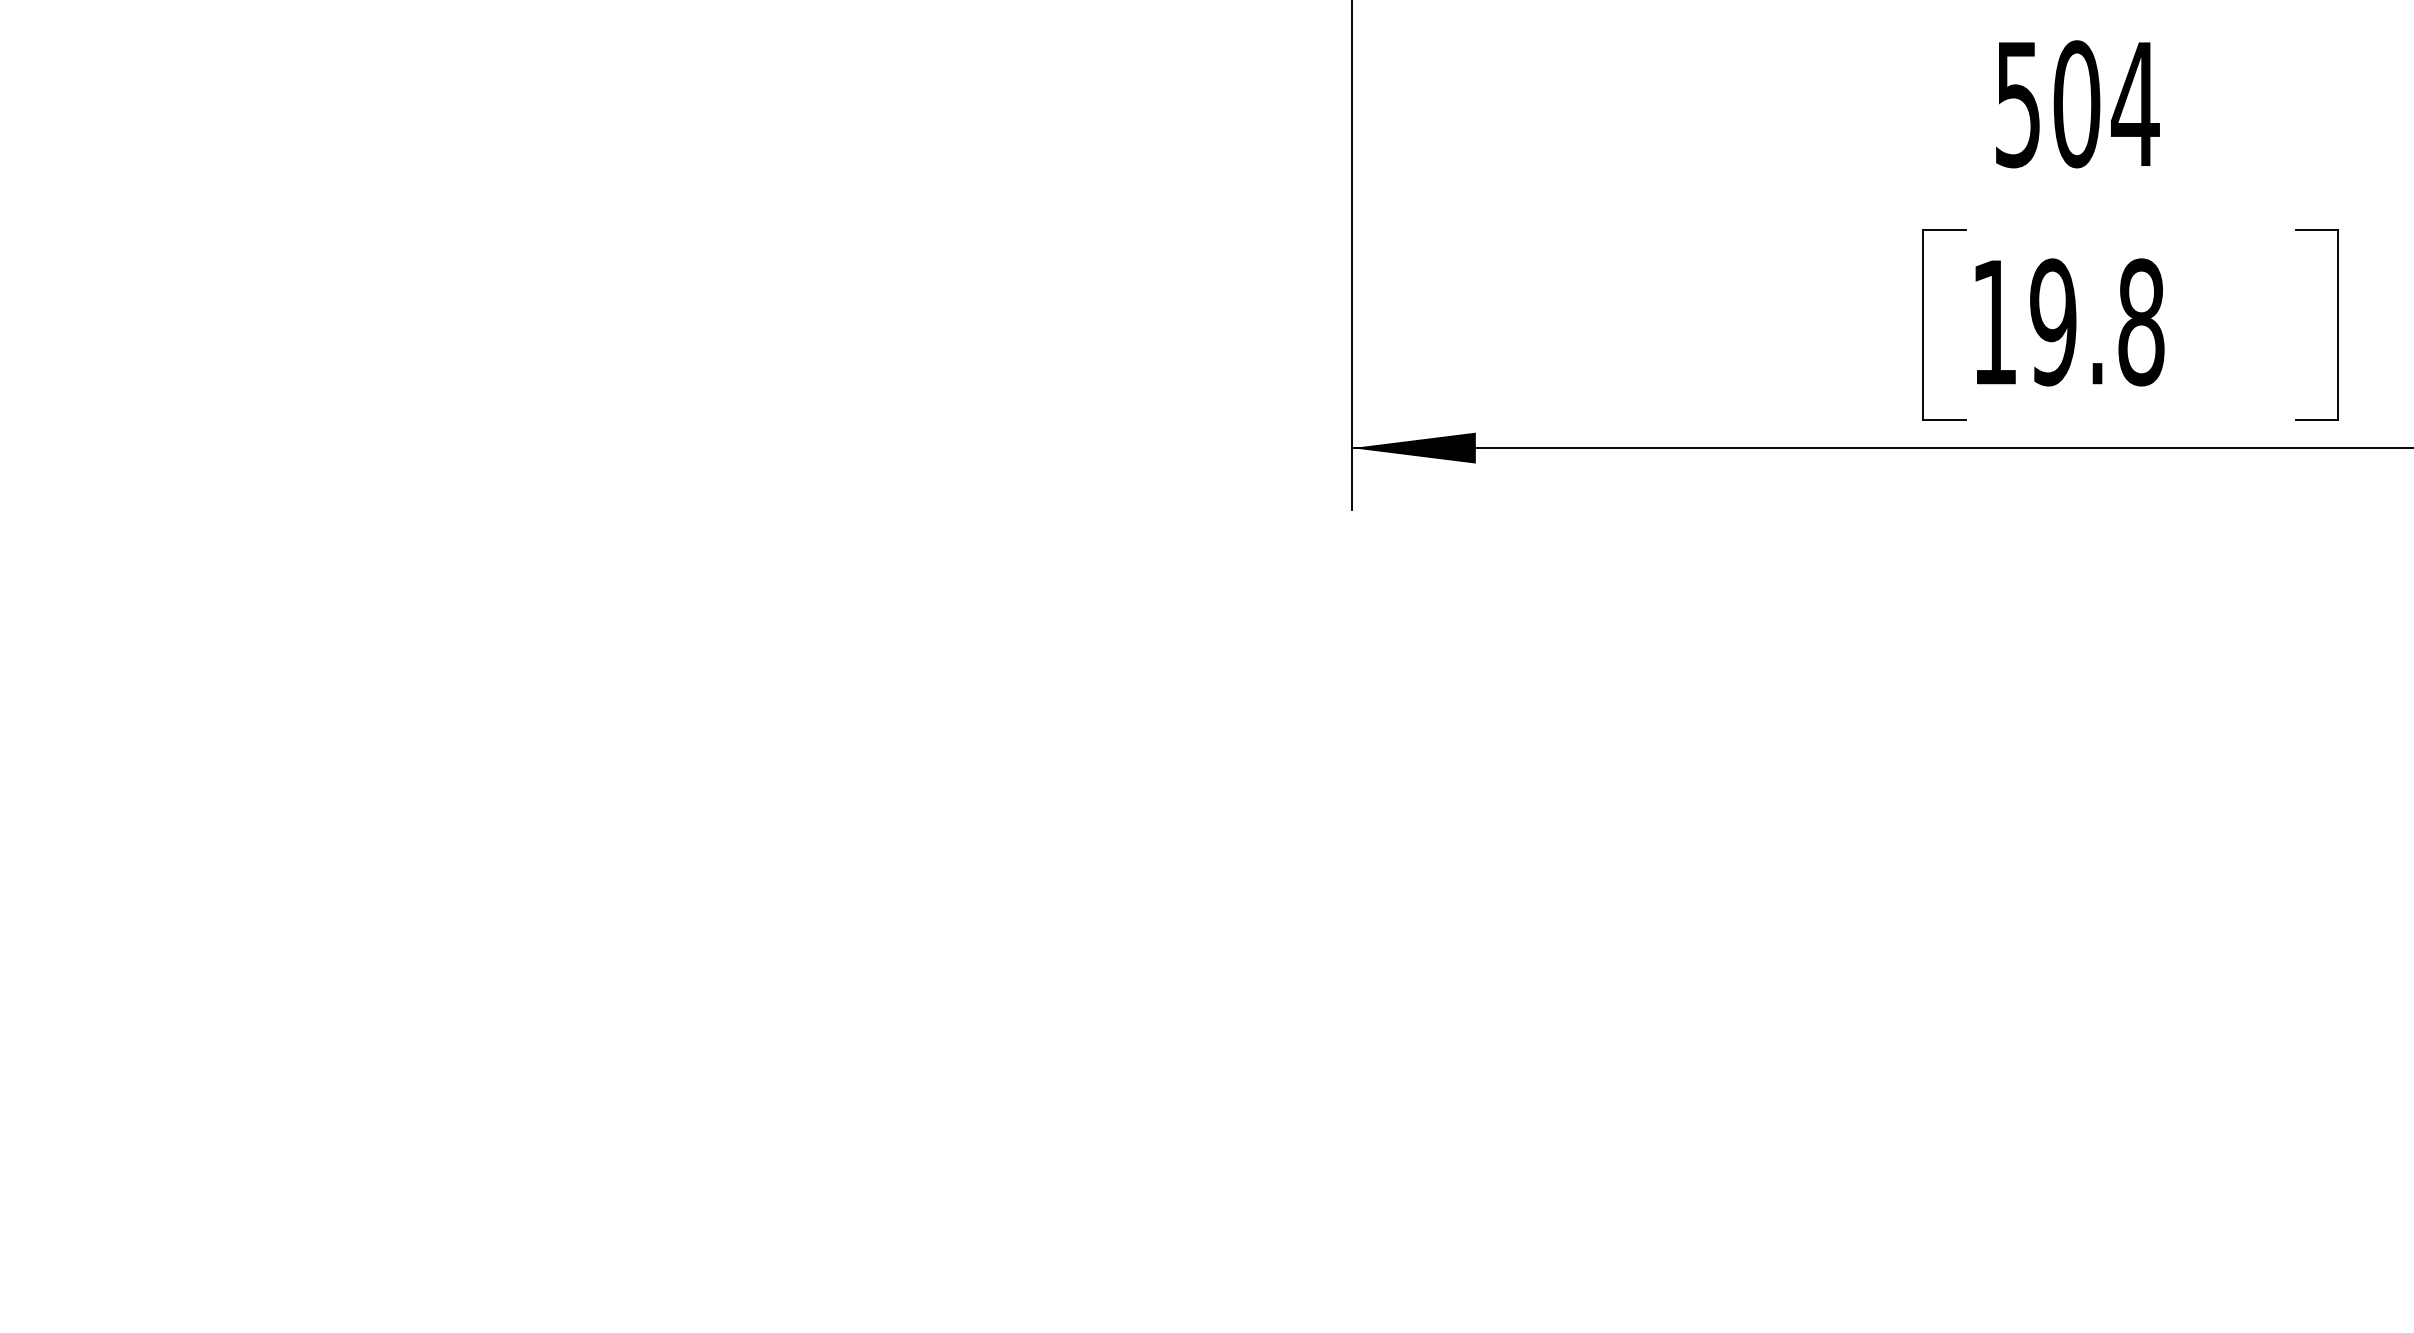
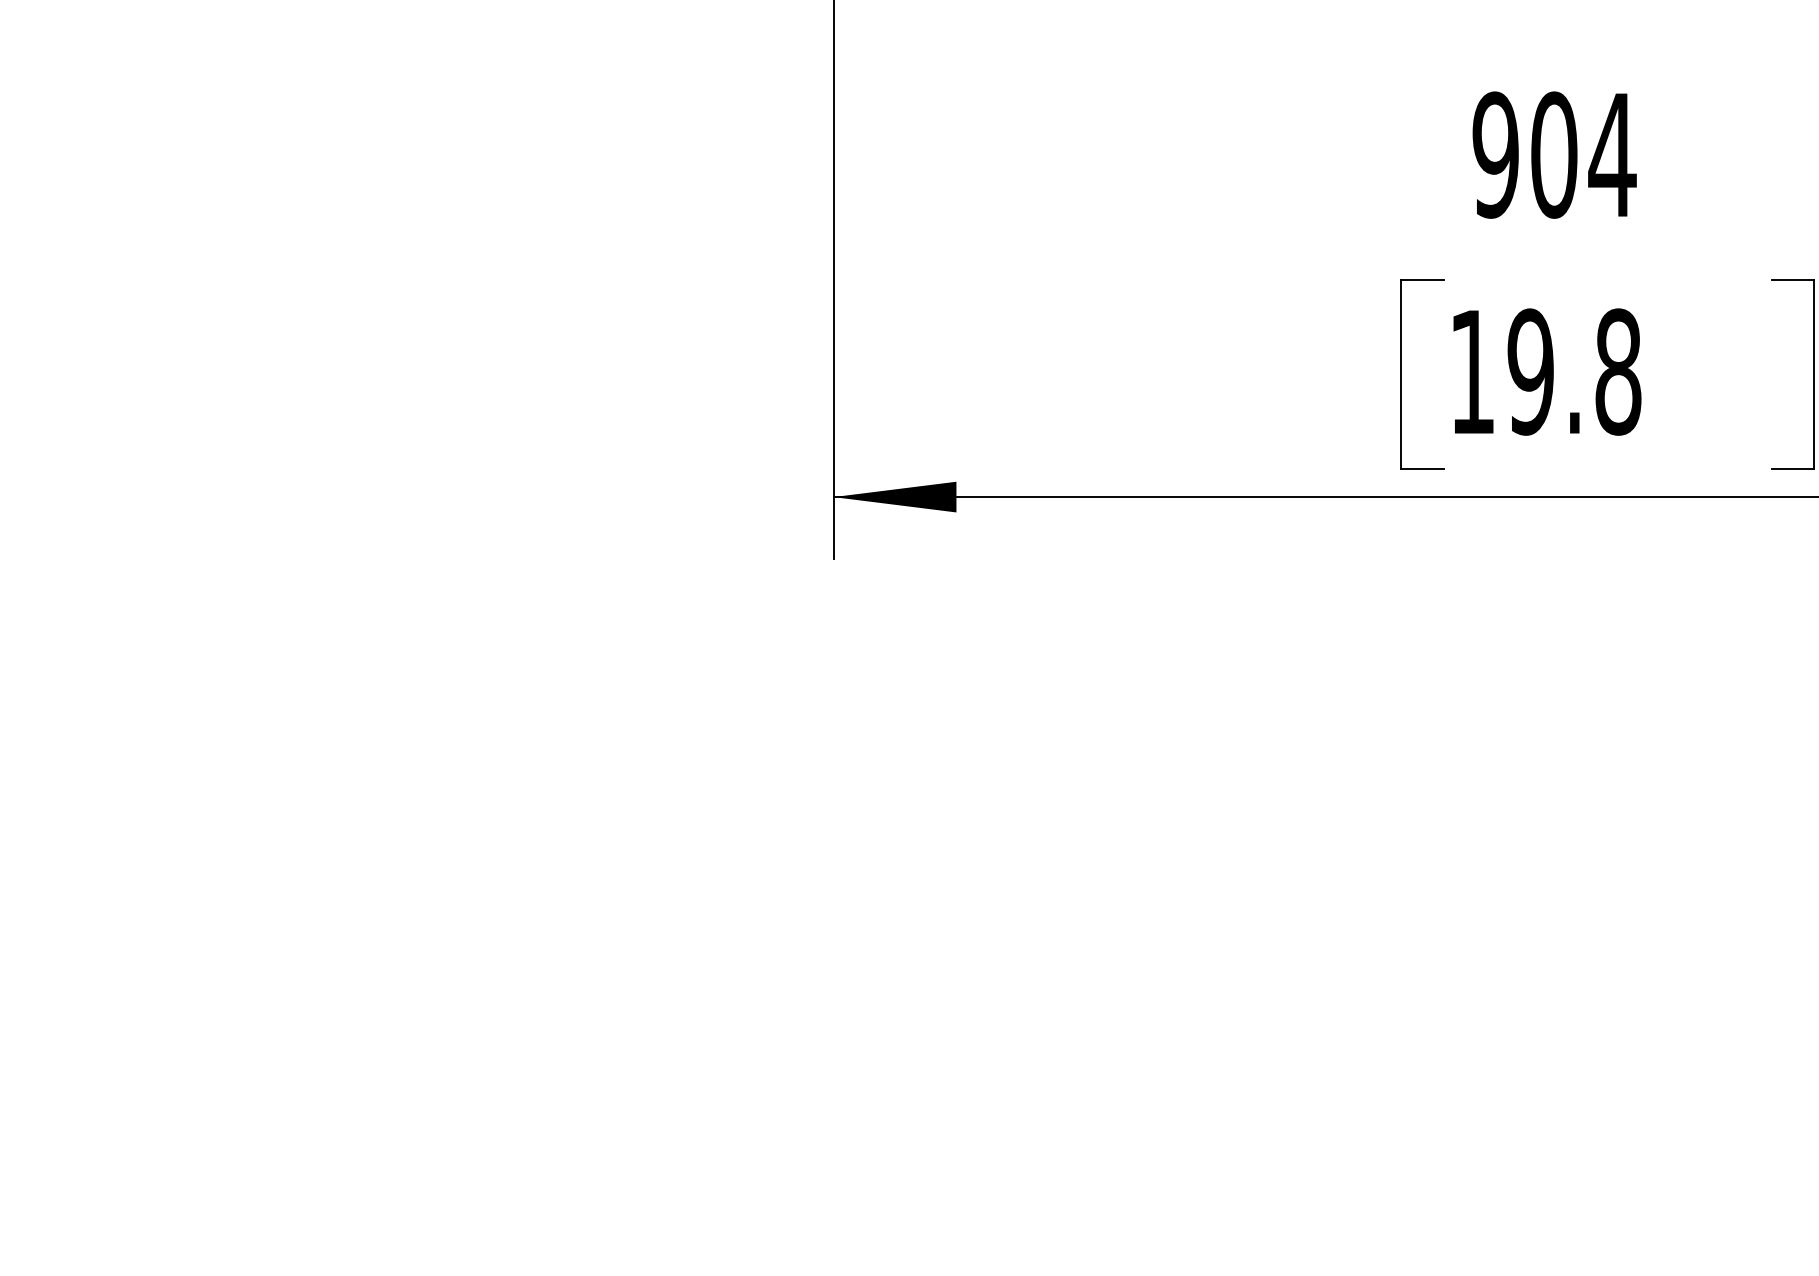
text: (2017, 104) -> (1495, 155), 504 -> 904

